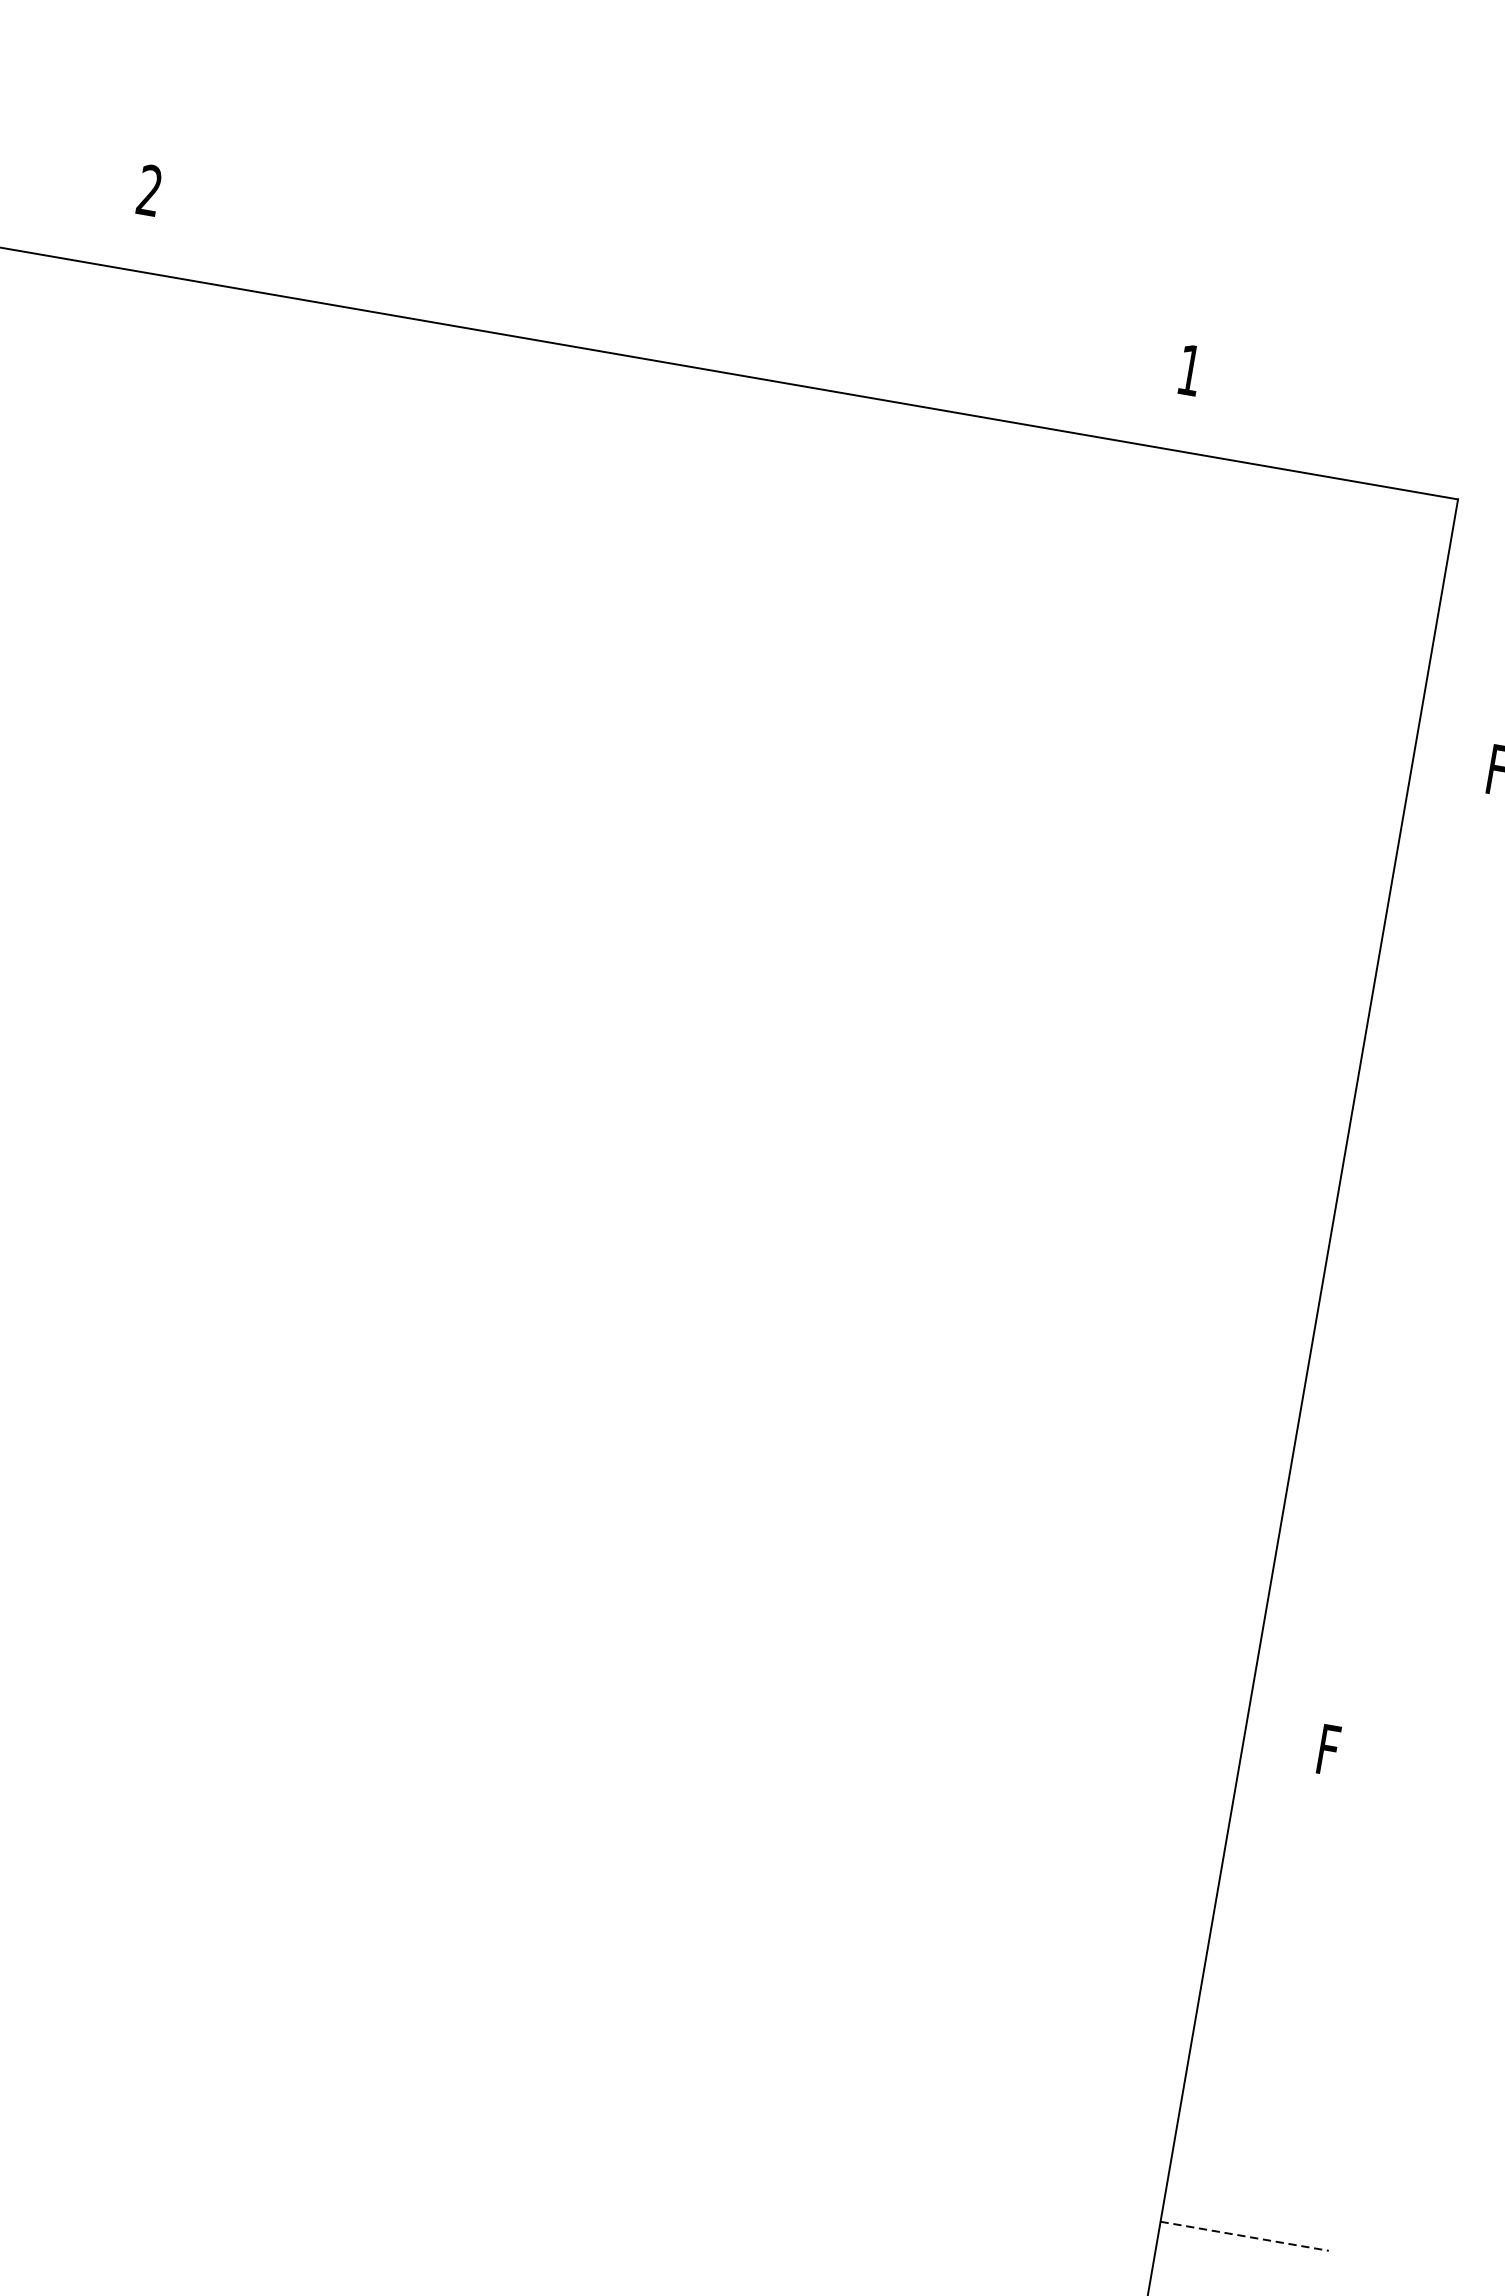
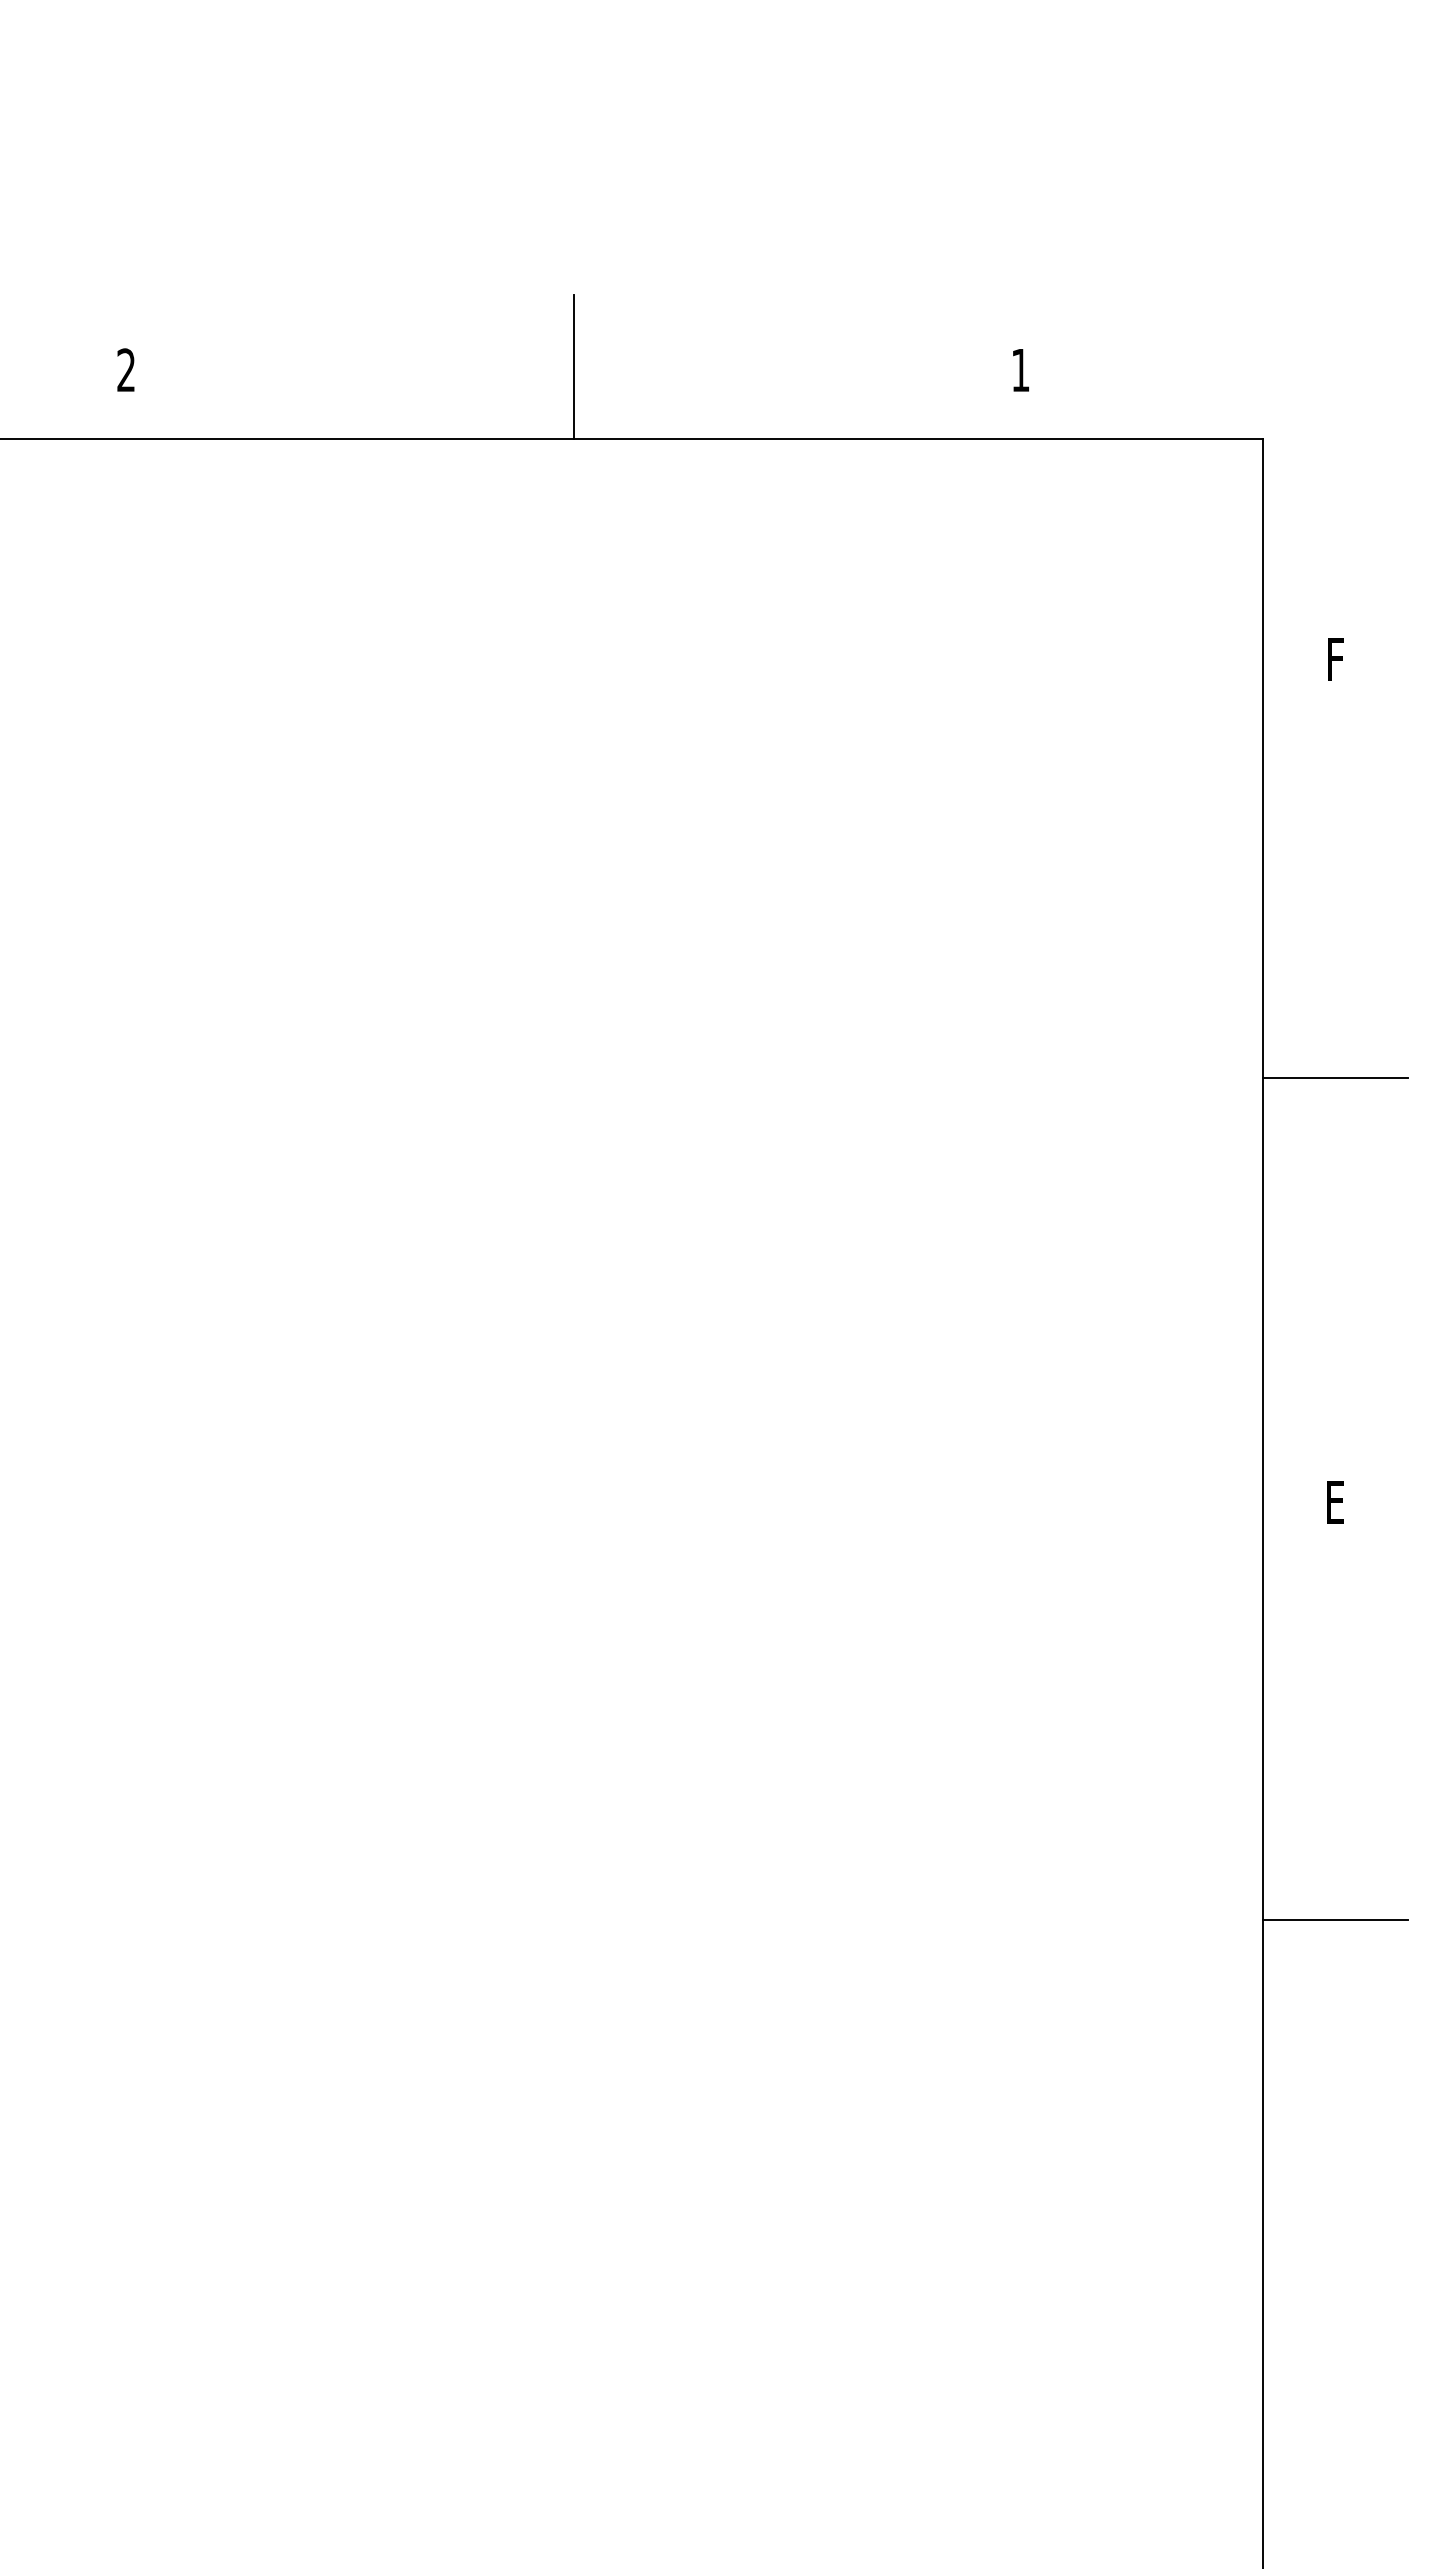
line: (670, 276) -> (573, 366), added
line: (1413, 1256) -> (1335, 1077), added
text: (1328, 1750) -> (1335, 1502), F -> E
line: (1245, 2236) -> (1336, 1920), dashed -> solid

